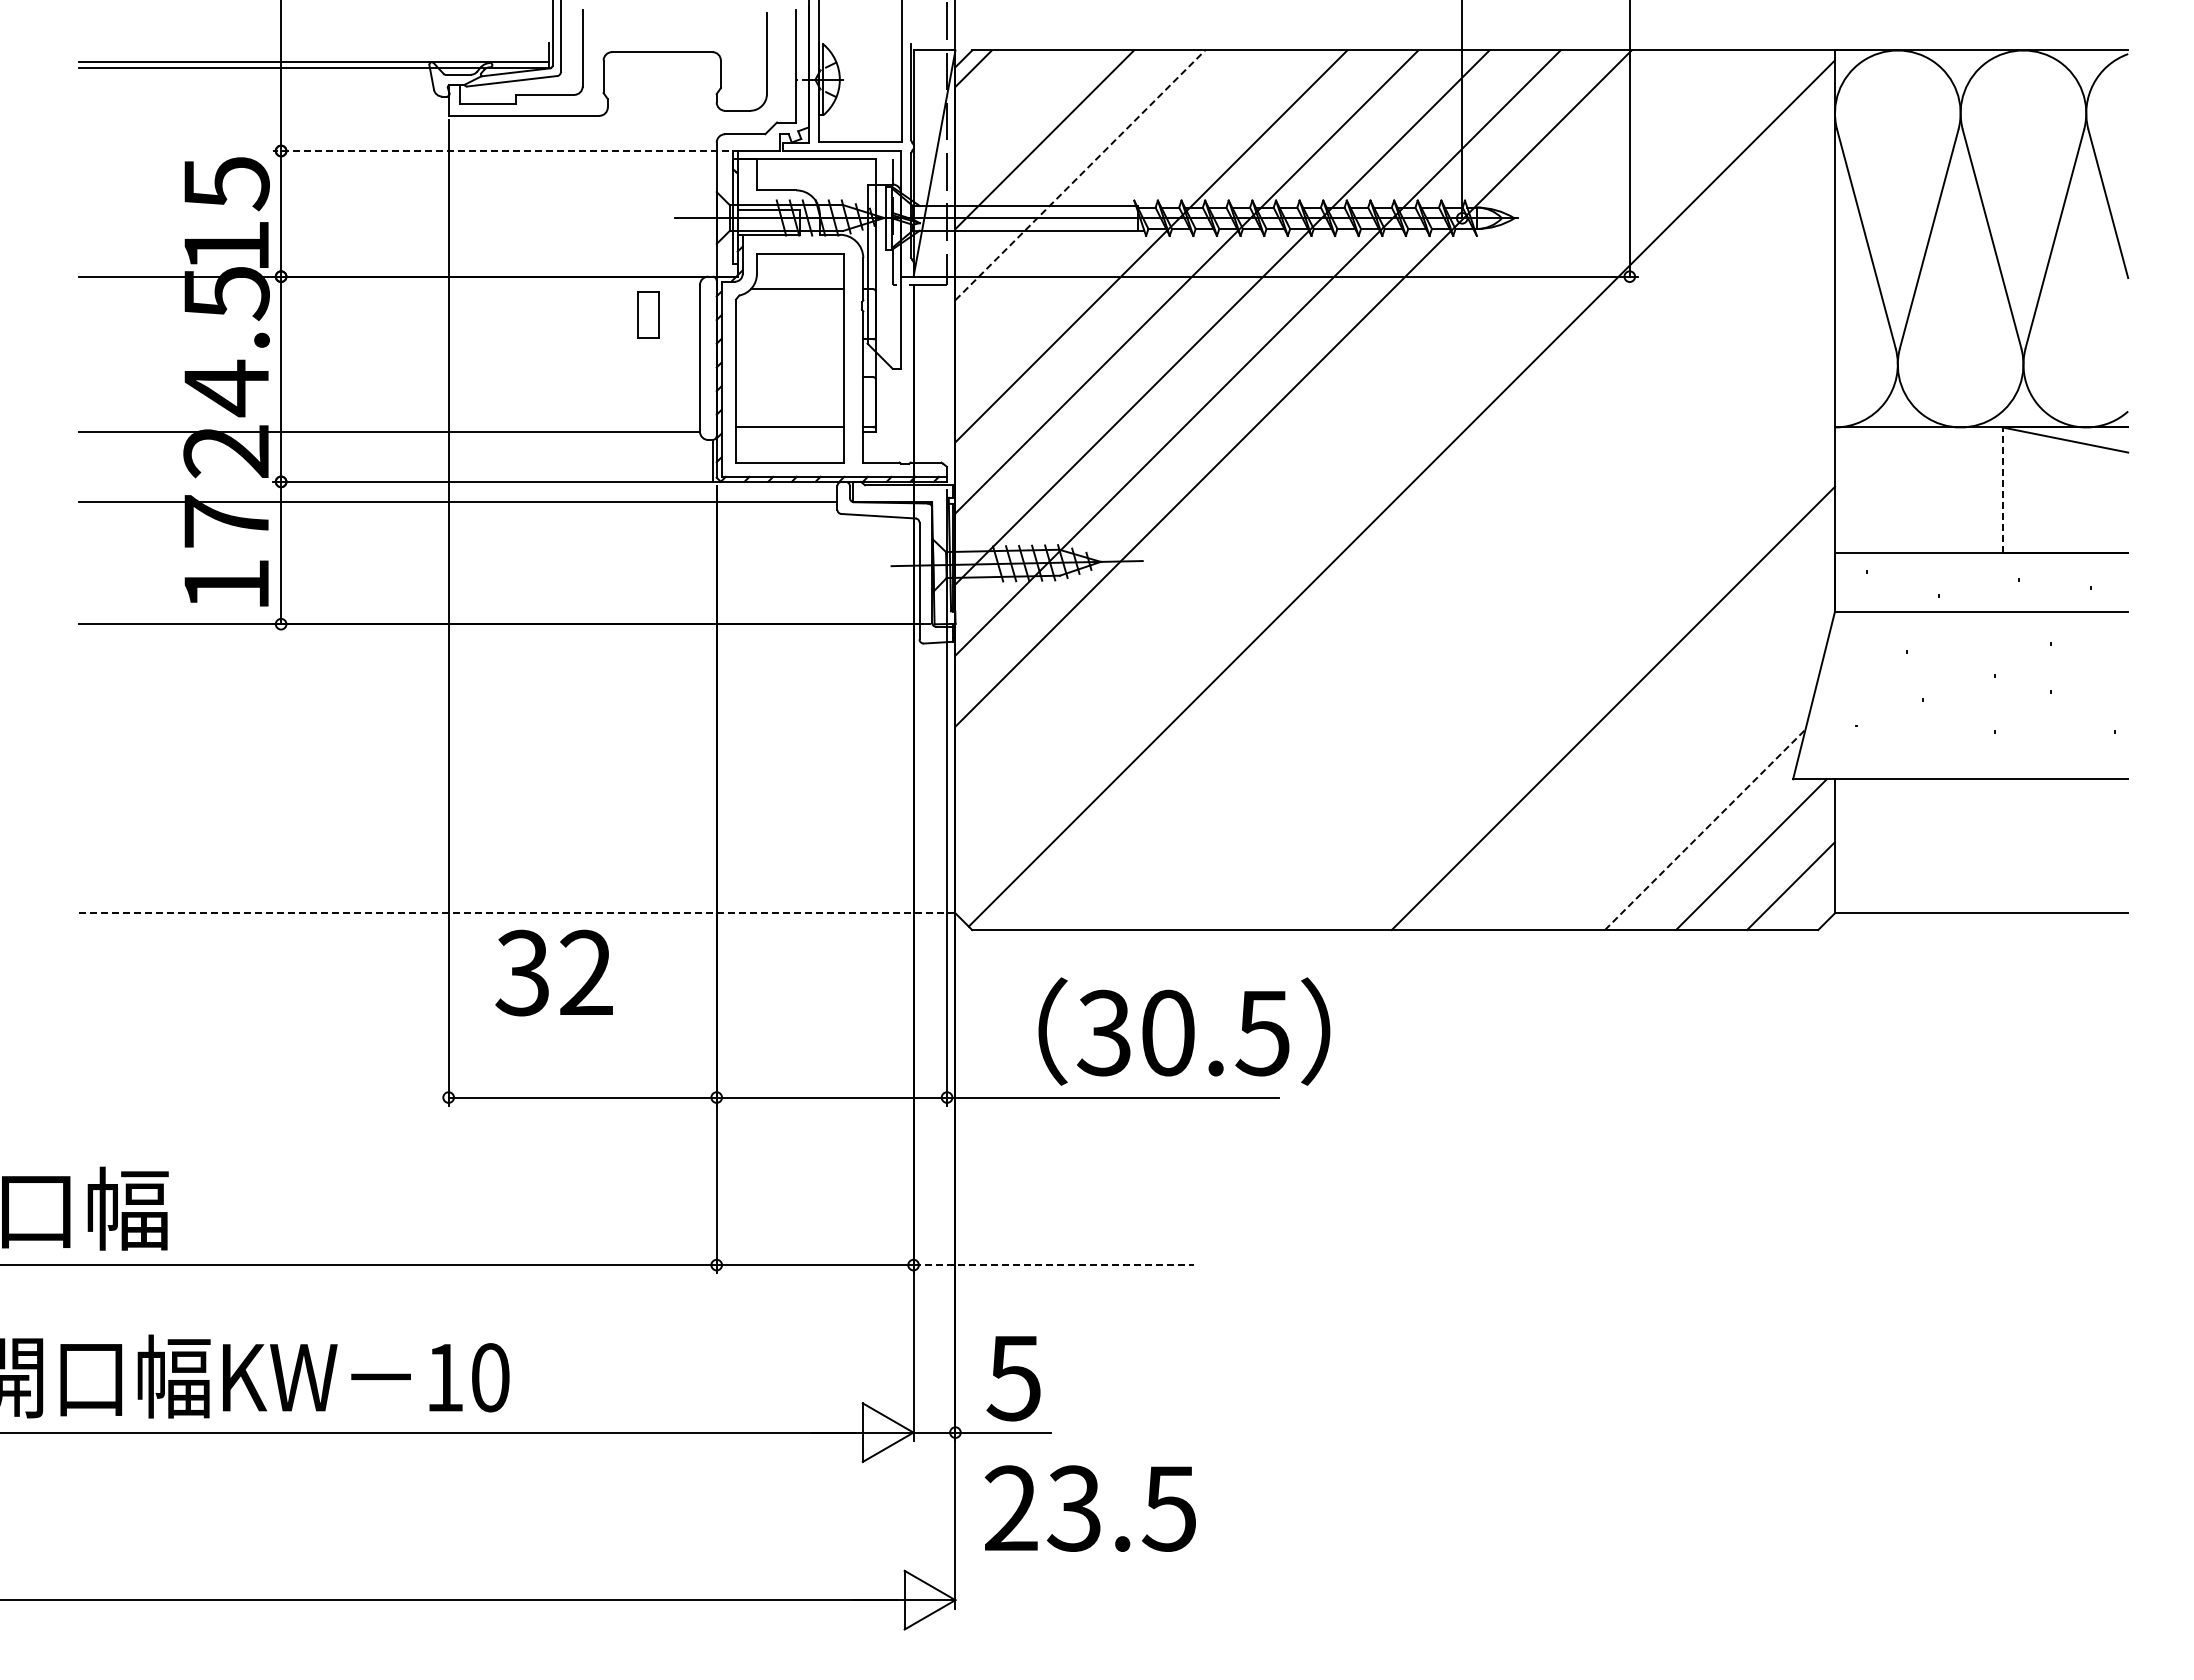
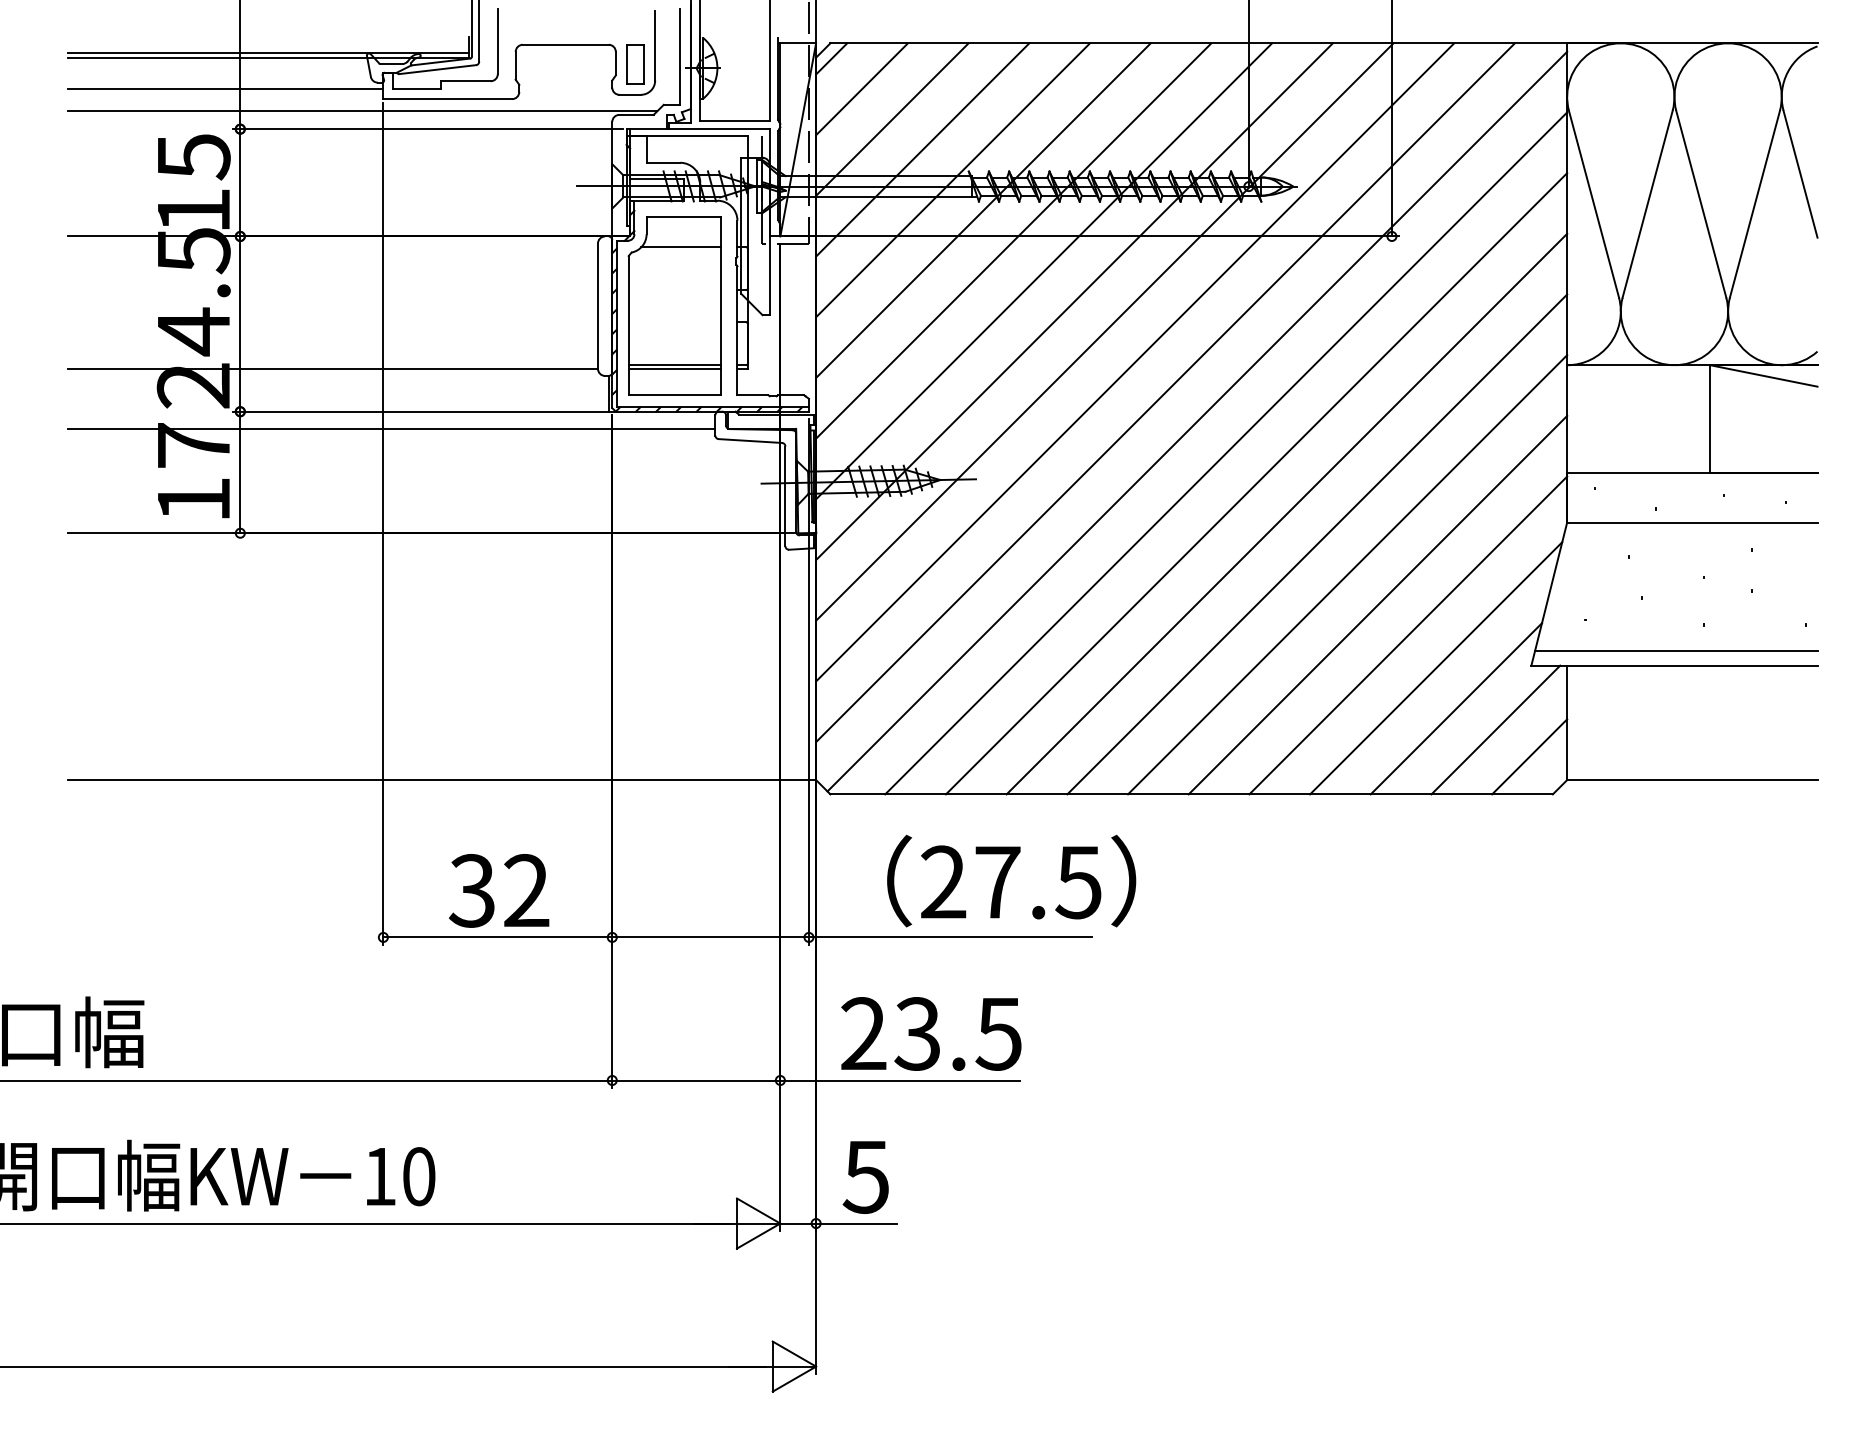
line: (263, 104) -> (225, 89), added
line: (1009, 104) -> (862, 89), added
line: (423, 130) -> (361, 111), added
line: (500, 151) -> (427, 129), dashed -> solid
line: (1080, 175) -> (922, 150), dashed -> solid
line: (1115, 210) -> (952, 179), added
part: (648, 314) -> (635, 63), moved
line: (1328, 423) -> (1134, 361), added
line: (789, 431) -> (674, 368), added
line: (1364, 459) -> (1165, 392), added
line: (2002, 490) -> (1710, 419), dashed -> solid
line: (1435, 530) -> (1226, 453), added
line: (1470, 566) -> (1255, 483), added
line: (1506, 601) -> (1286, 513), added
line: (1541, 637) -> (1316, 544), added
line: (1577, 672) -> (1347, 574), added
line: (1648, 743) -> (1407, 635), added
line: (1962, 762) -> (1676, 651), added
line: (1681, 782) -> (1436, 668), added
line: (1705, 829) -> (1456, 708), dashed -> solid
line: (517, 913) -> (442, 780), dashed -> solid
text: (553, 972) -> (498, 890), moved
text: (1135, 1032) -> (969, 881), 30.5 -> 27.5
line: (1054, 1265) -> (900, 1080), dashed -> solid
text: (1089, 1508) -> (930, 1033), moved

